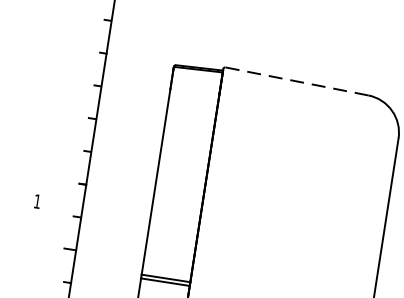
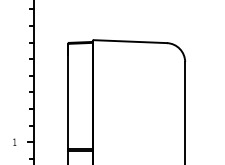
line: (297, 81) -> (130, 41), dashed -> solid
text: (37, 200) -> (14, 141), moved

